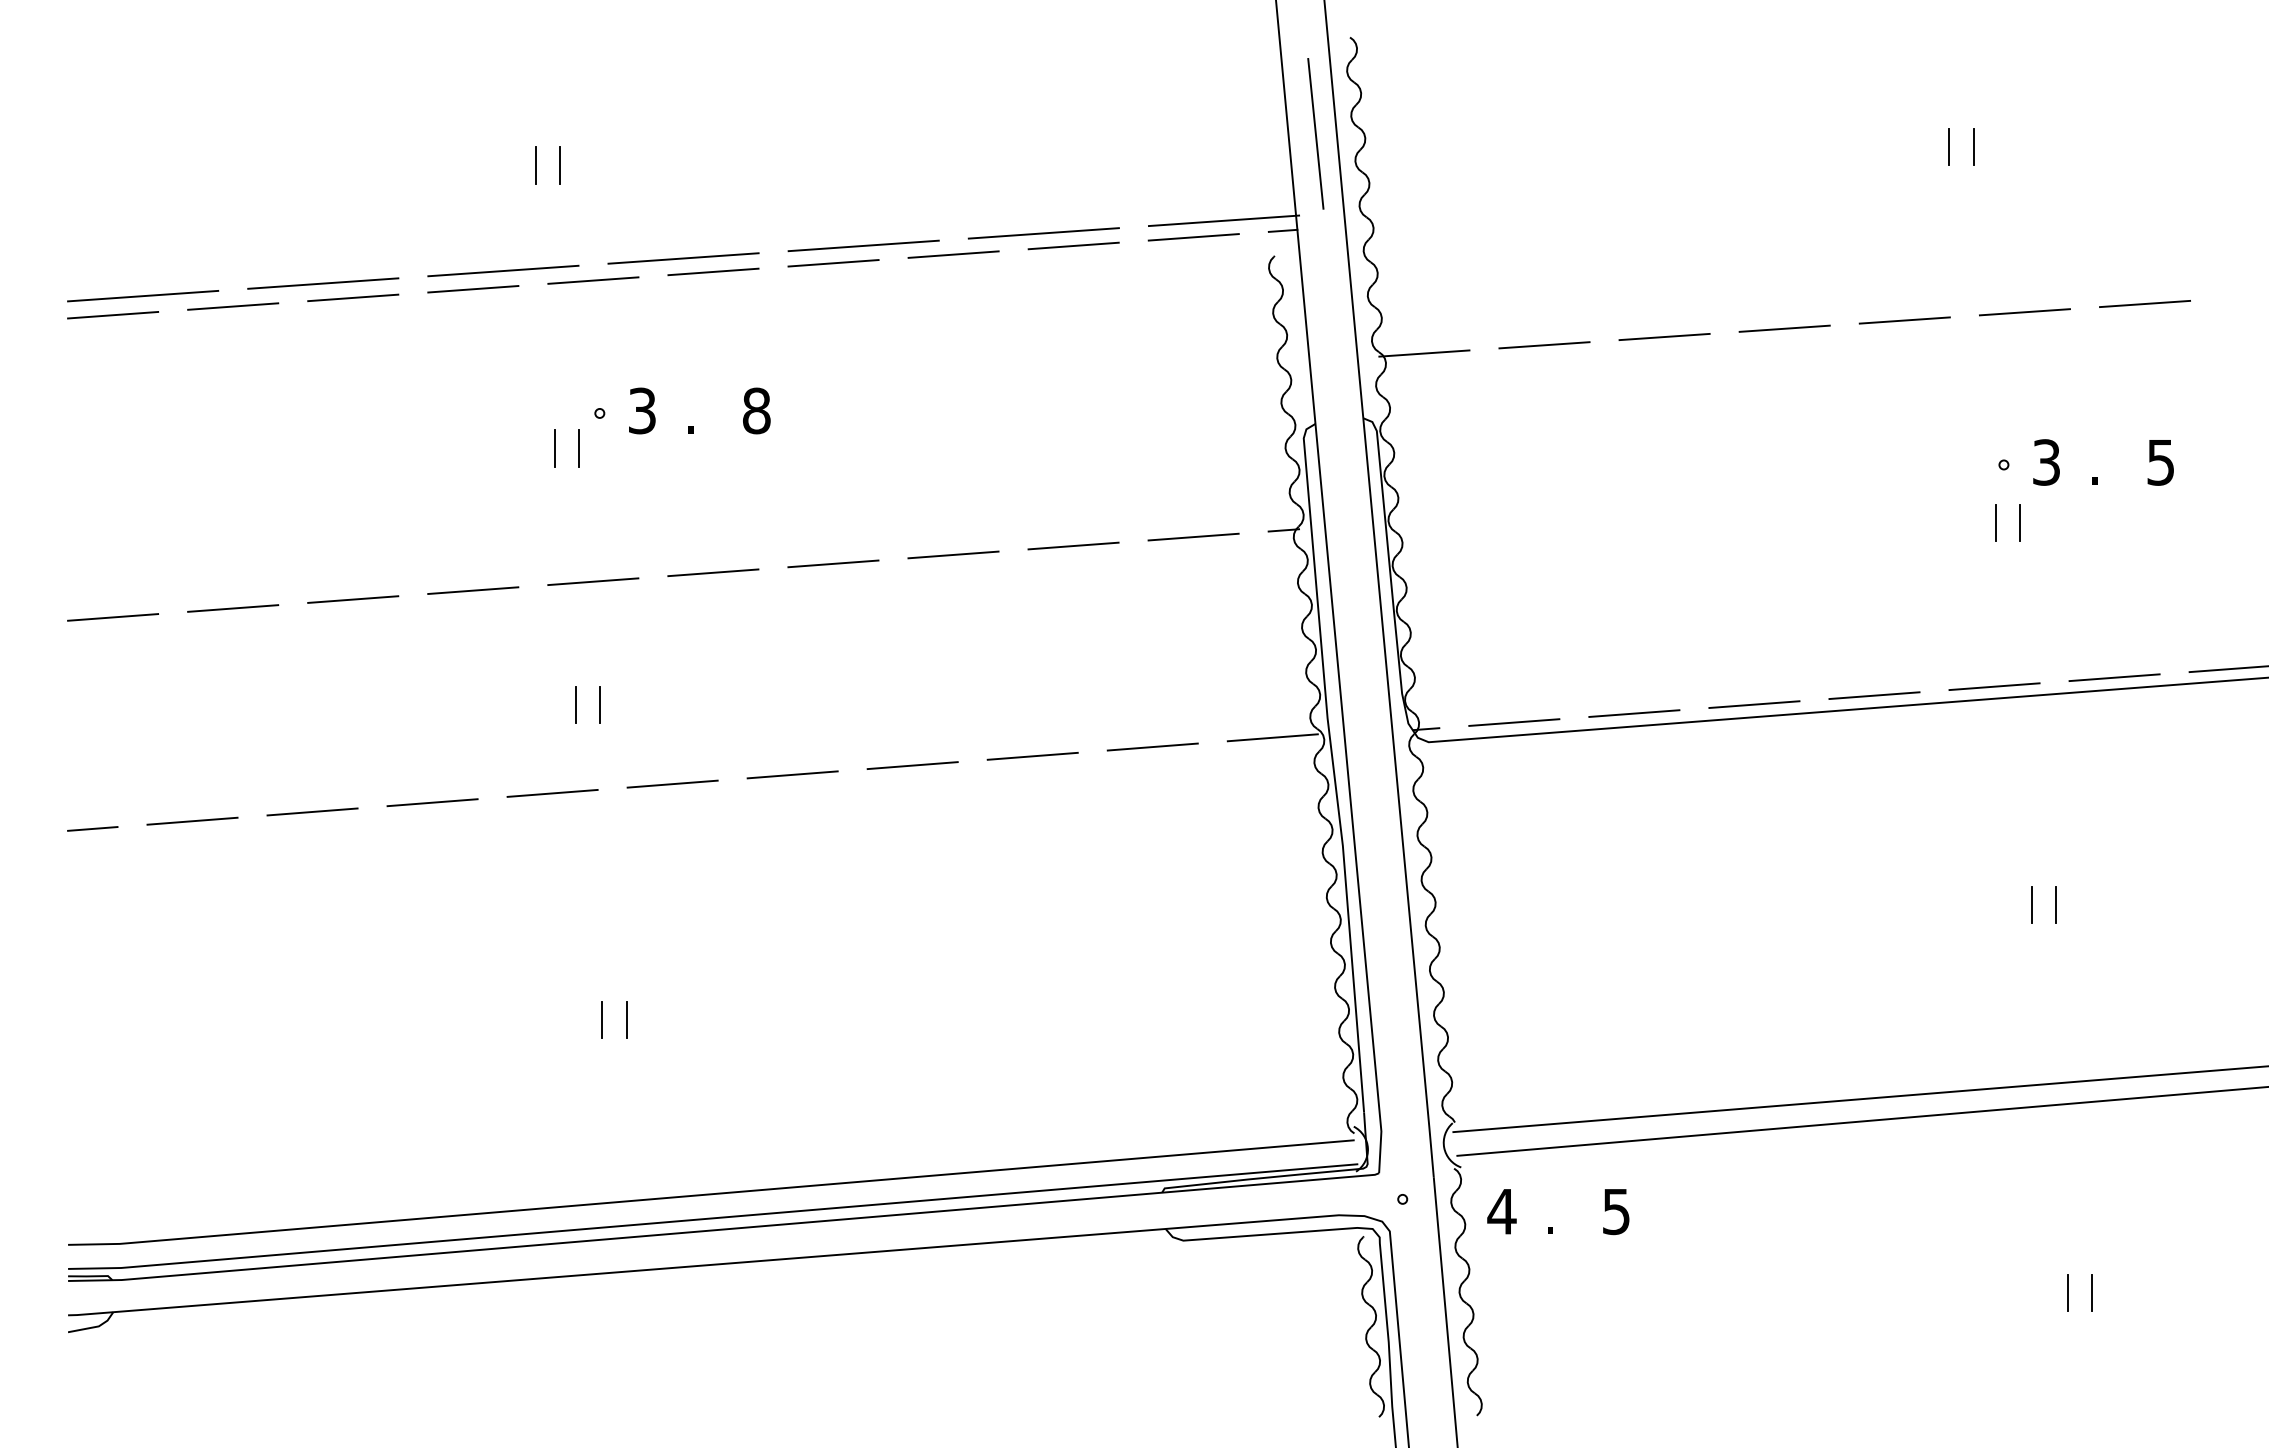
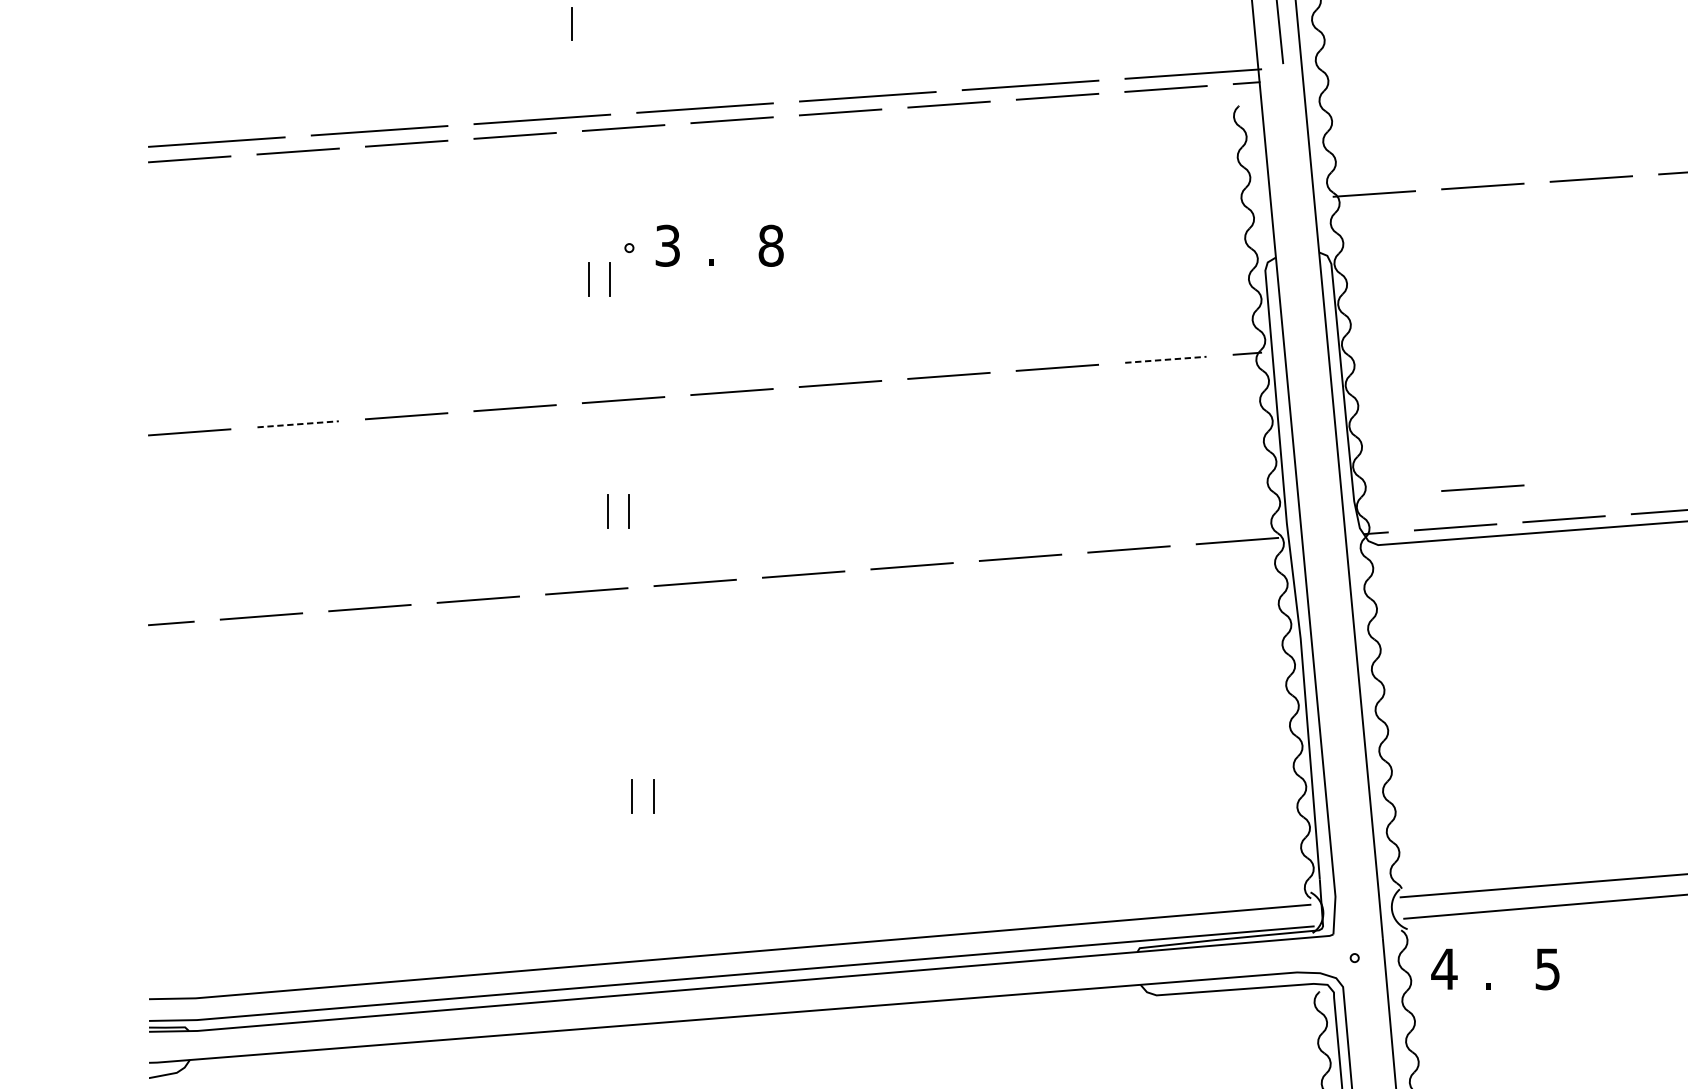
line: (559, 165) -> (592, 24), removed
line: (1194, 537) -> (1166, 360), solid -> dashed
line: (233, 608) -> (298, 424), solid -> dashed
line: (1544, 679) -> (1482, 488), added

